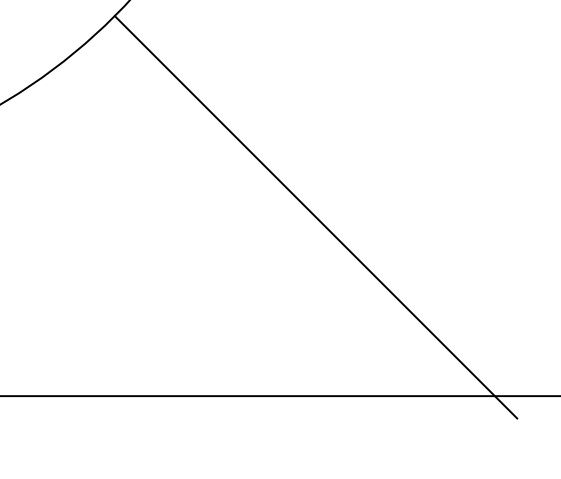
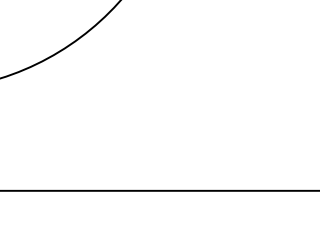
line: (314, 216) -> (203, 106), removed

